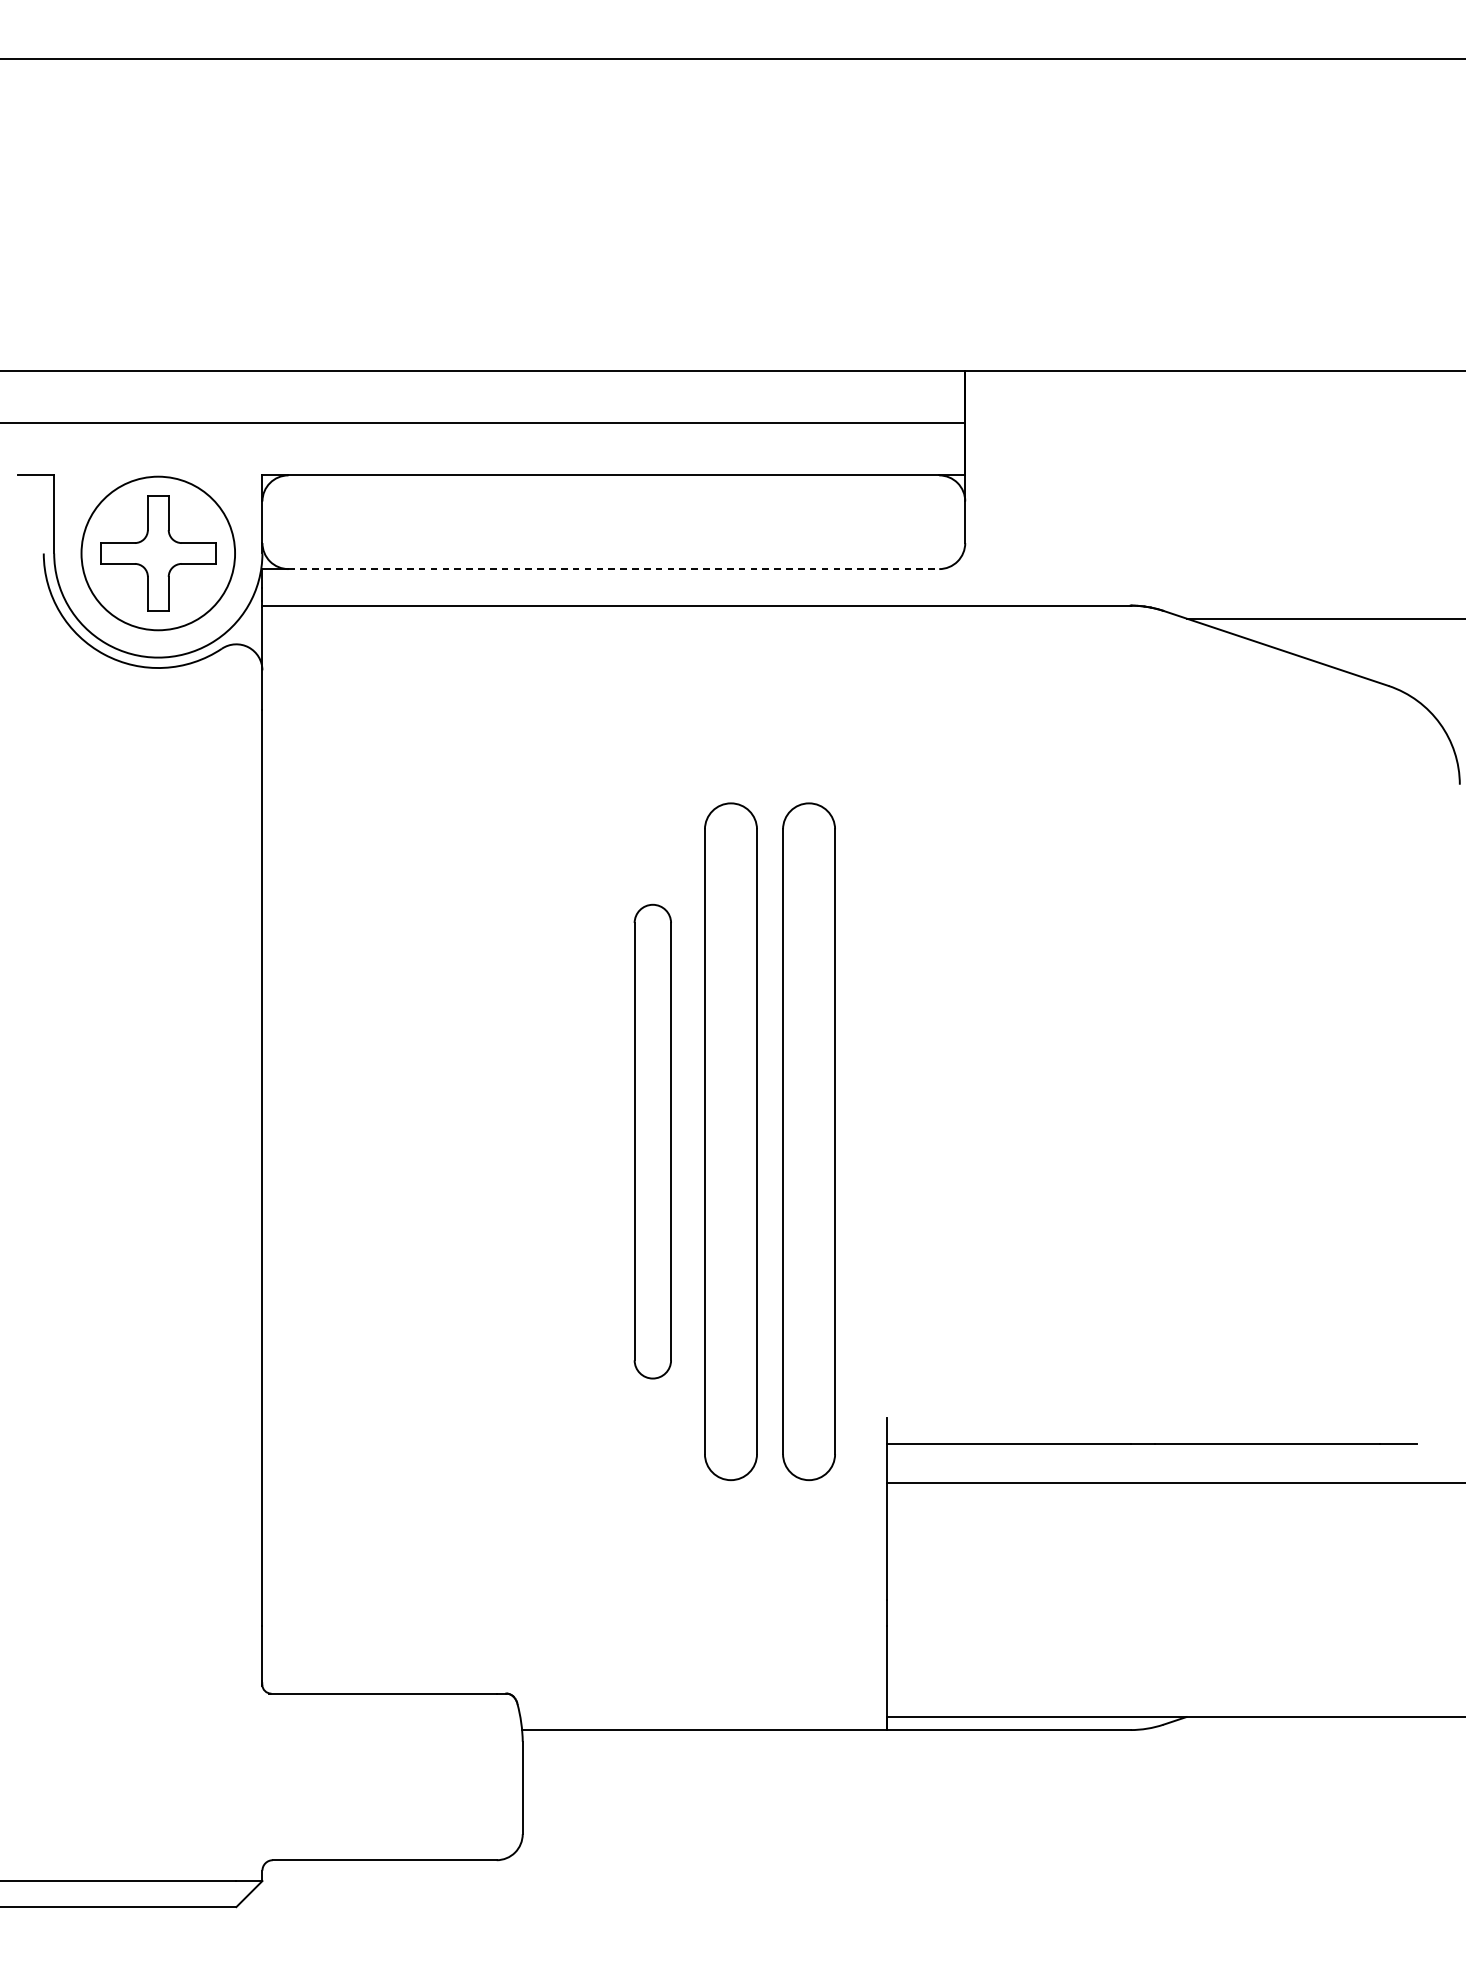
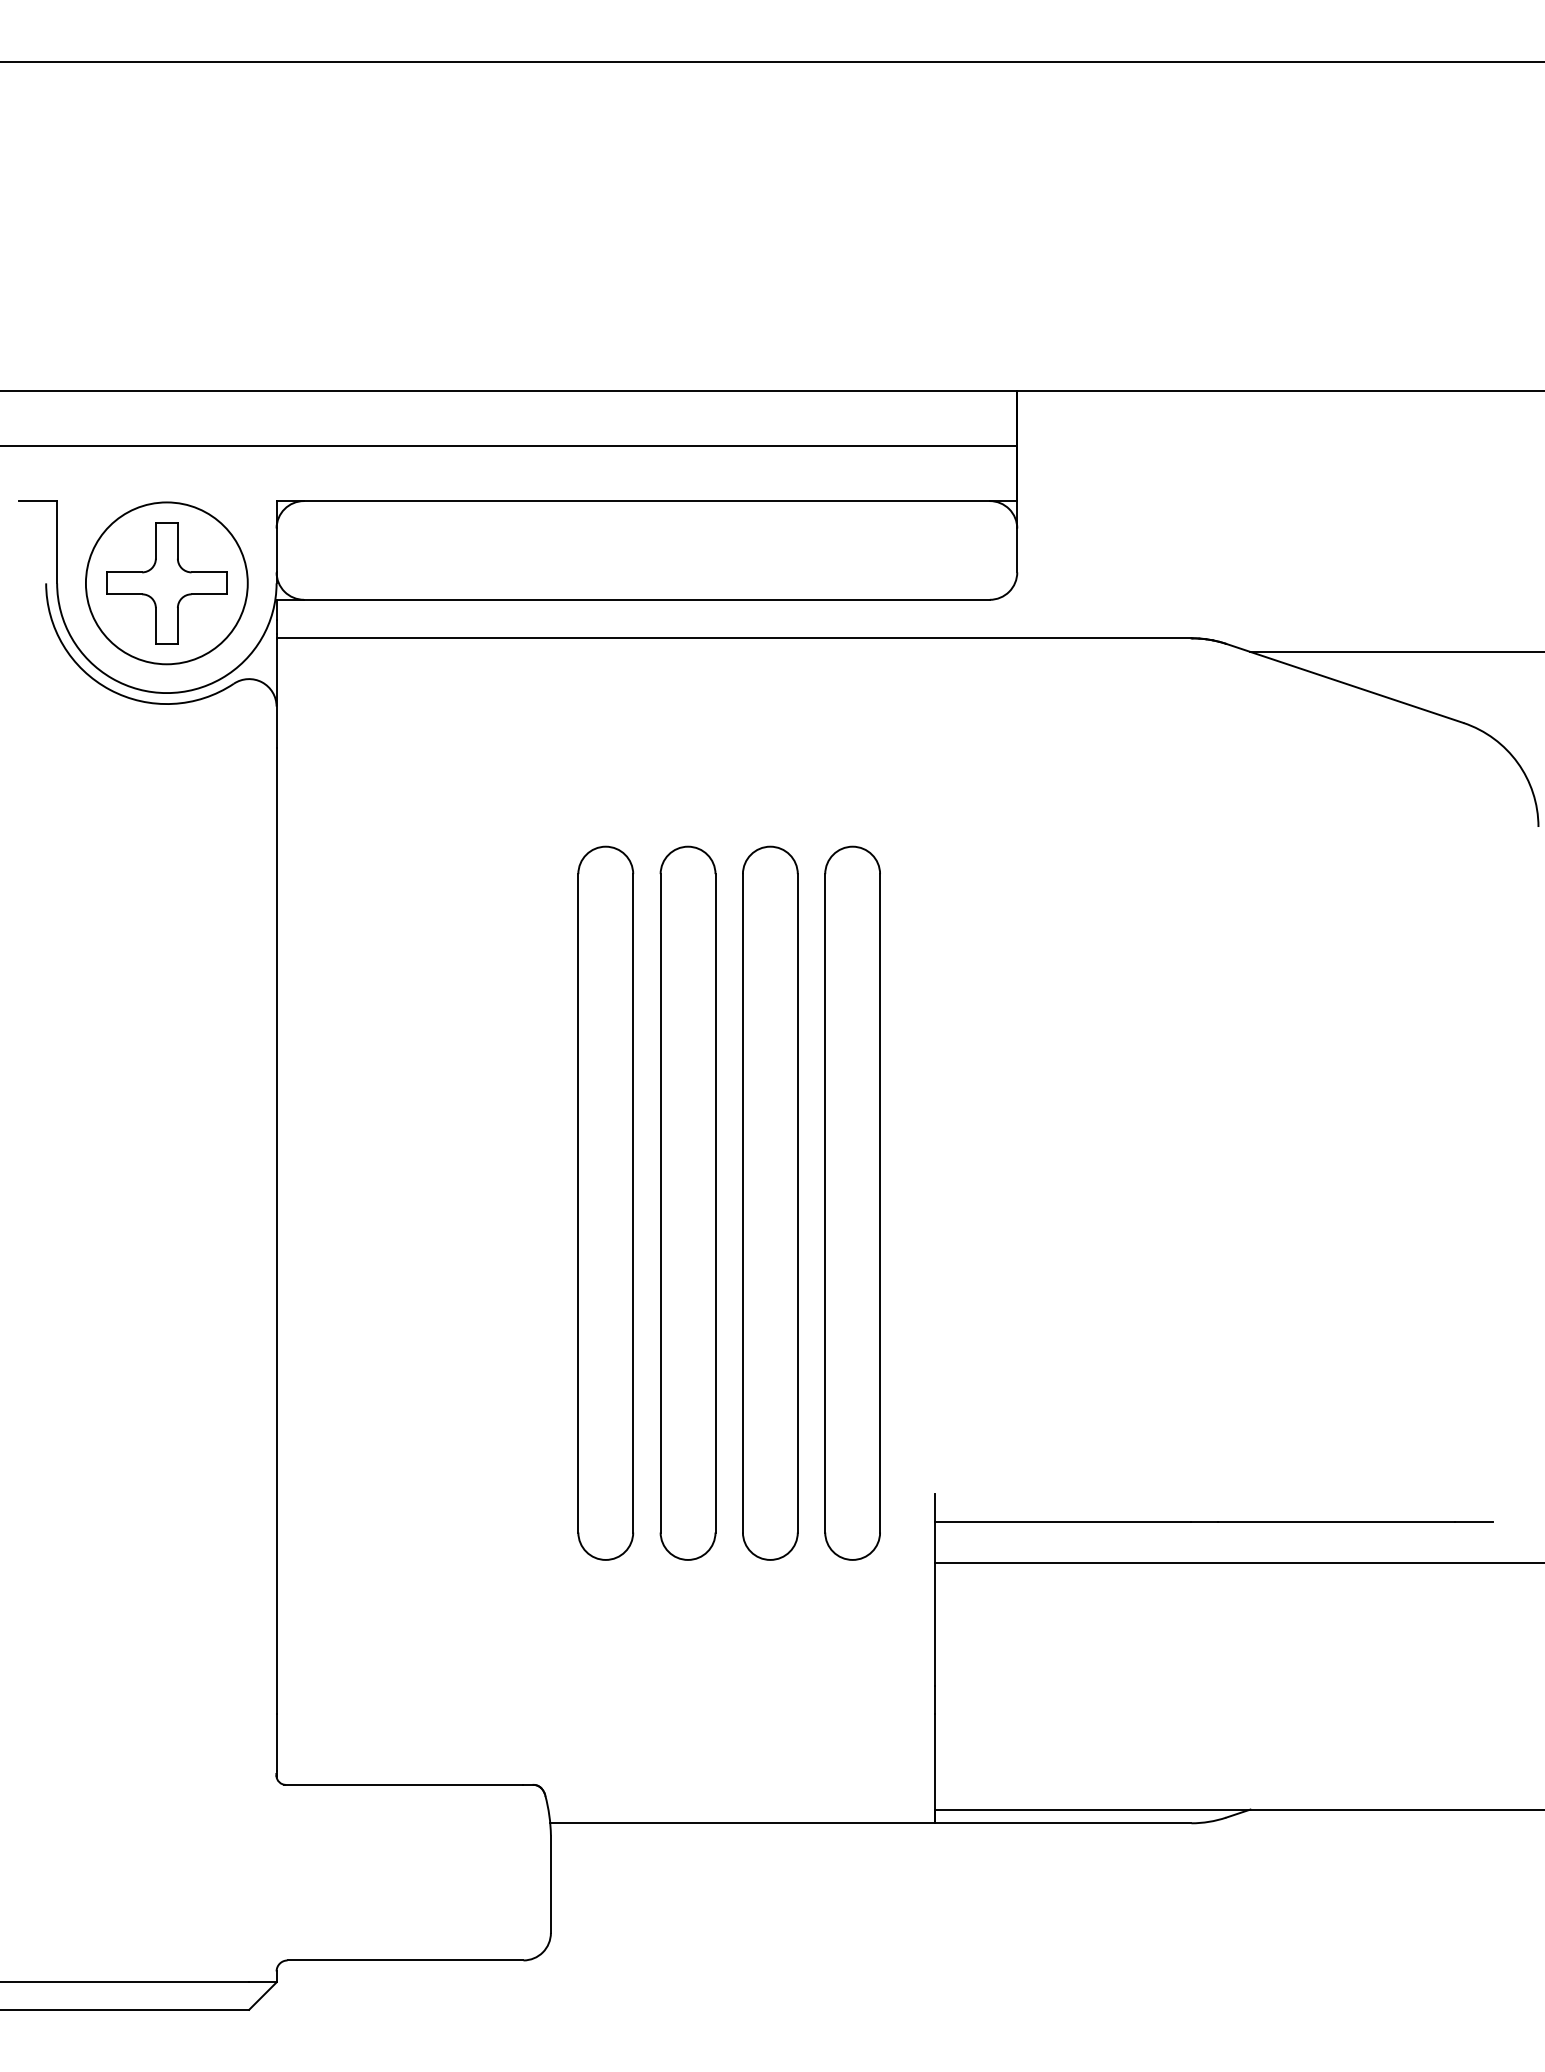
line: (613, 568) -> (646, 599), dashed -> solid
part: (574, 1140) -> (605, 1202), added
part: (652, 1140) -> (687, 1202), size x1.43

